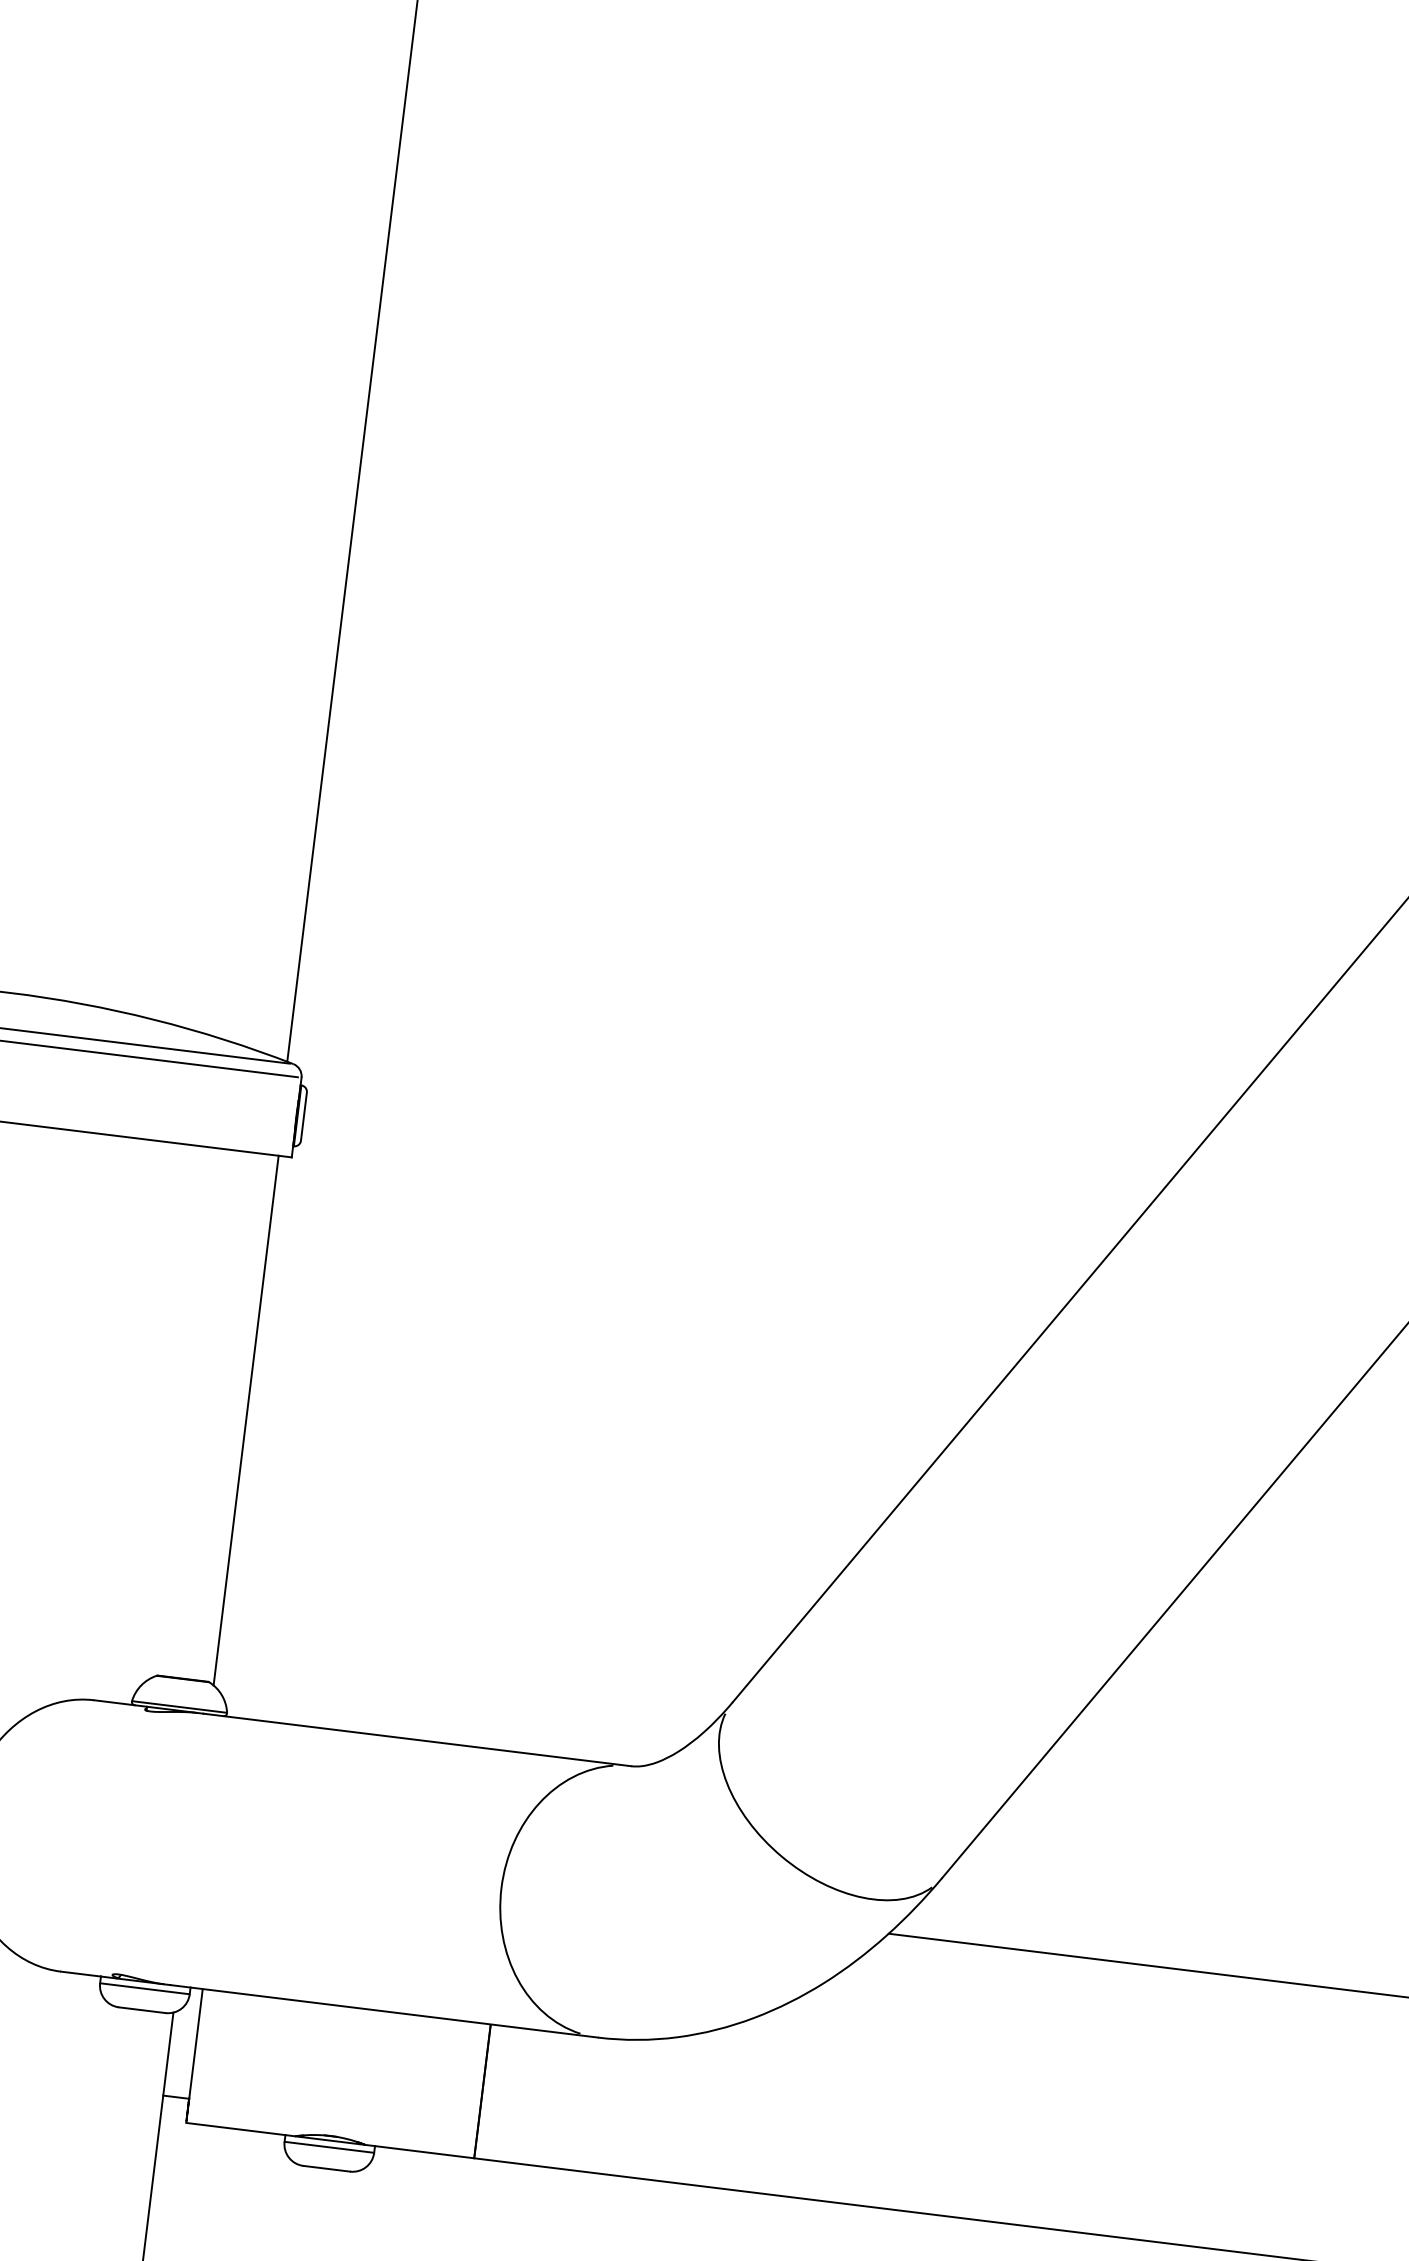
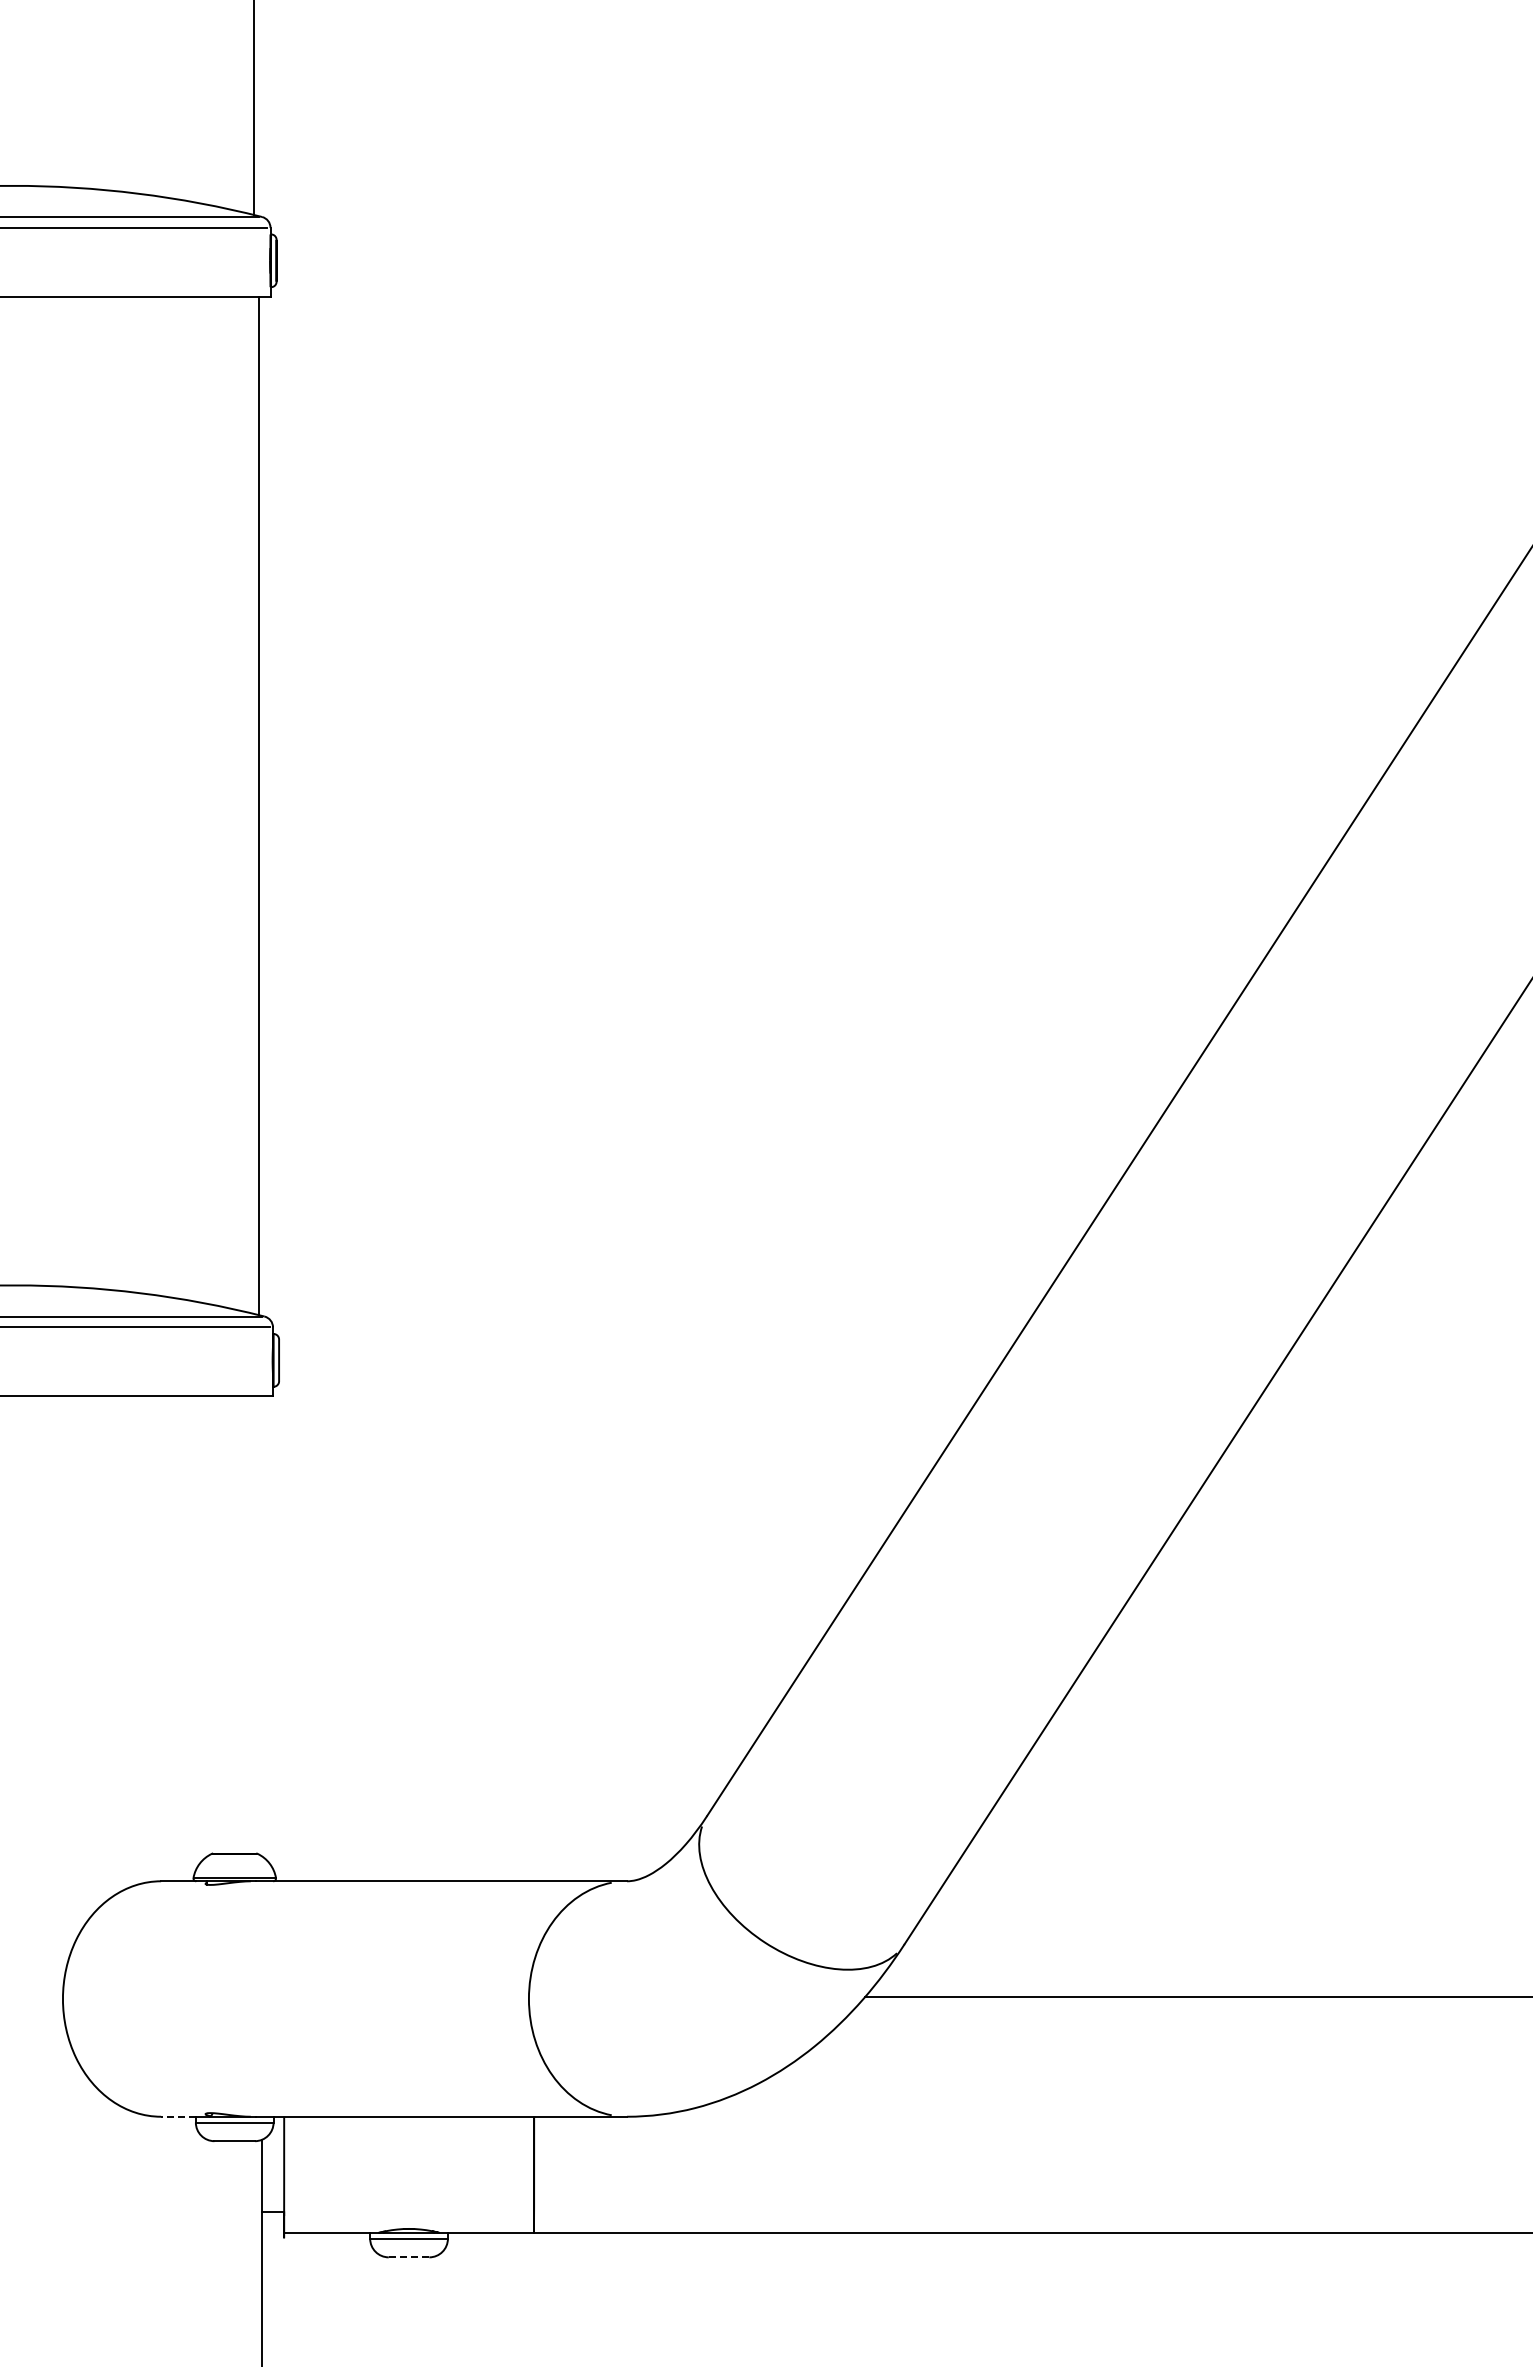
line: (245, 1420) -> (261, 1626), removed
line: (79, 1973) -> (177, 2116), solid -> dashed
line: (326, 2168) -> (408, 2257), solid -> dashed

